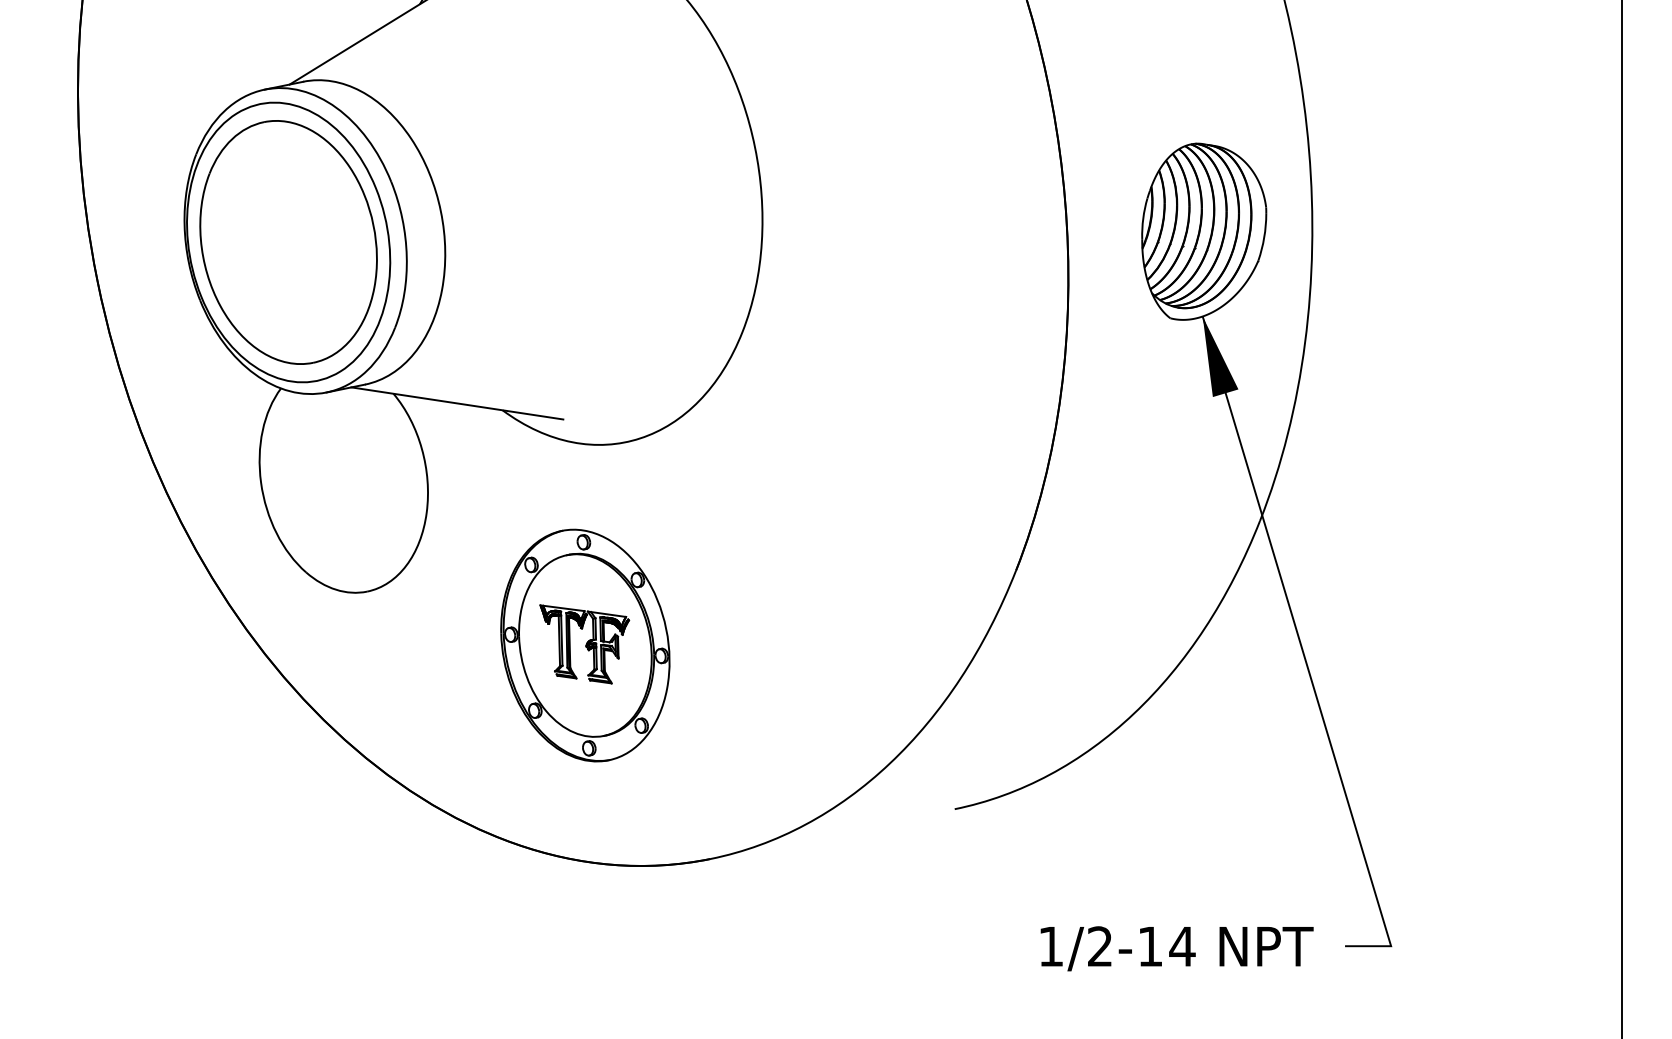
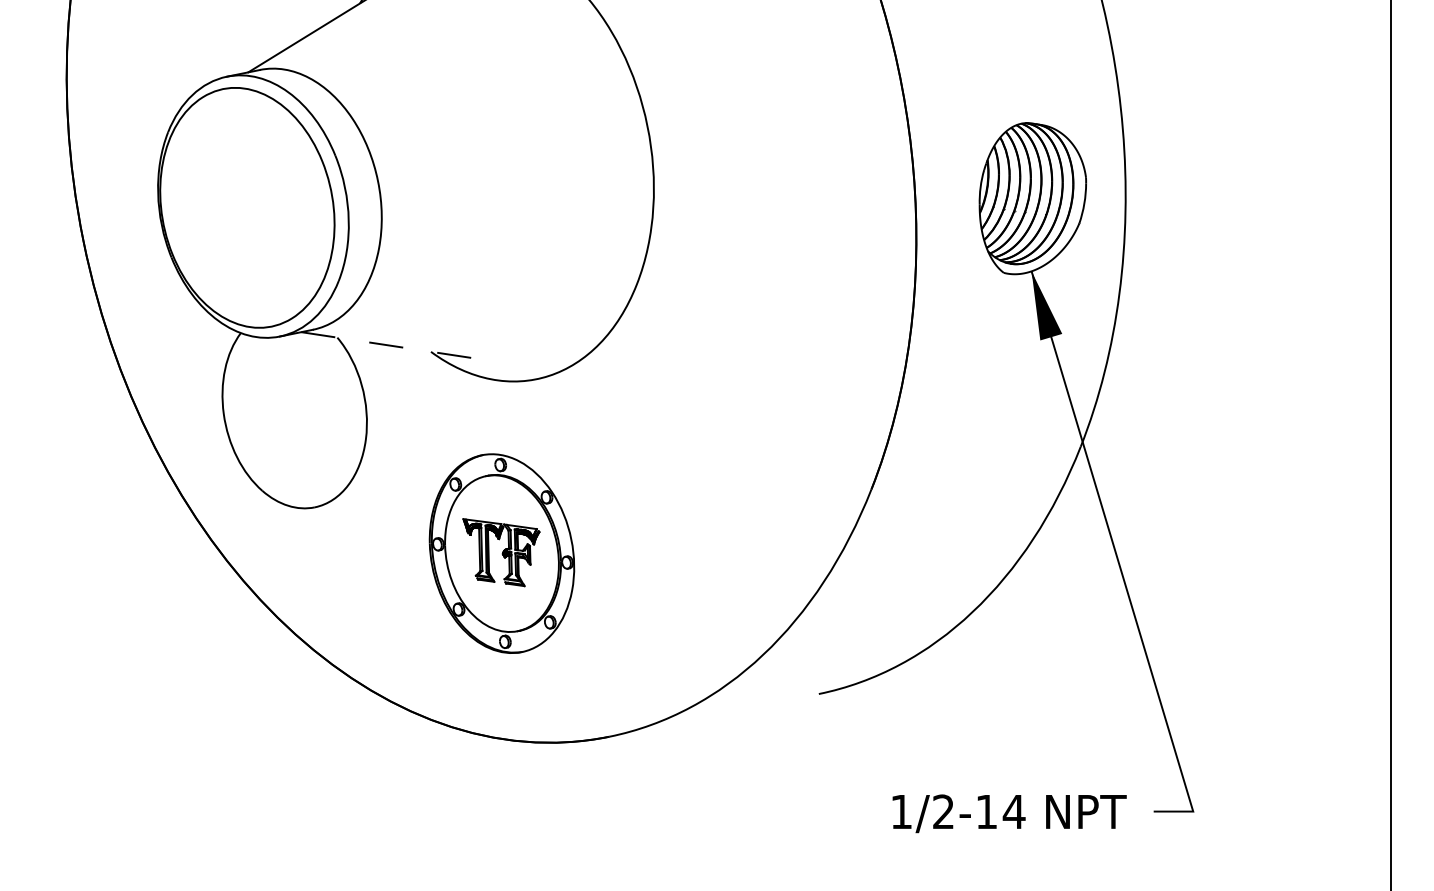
part: (288, 242) -> (247, 207), removed
line: (457, 403) -> (392, 345), solid -> dashed

